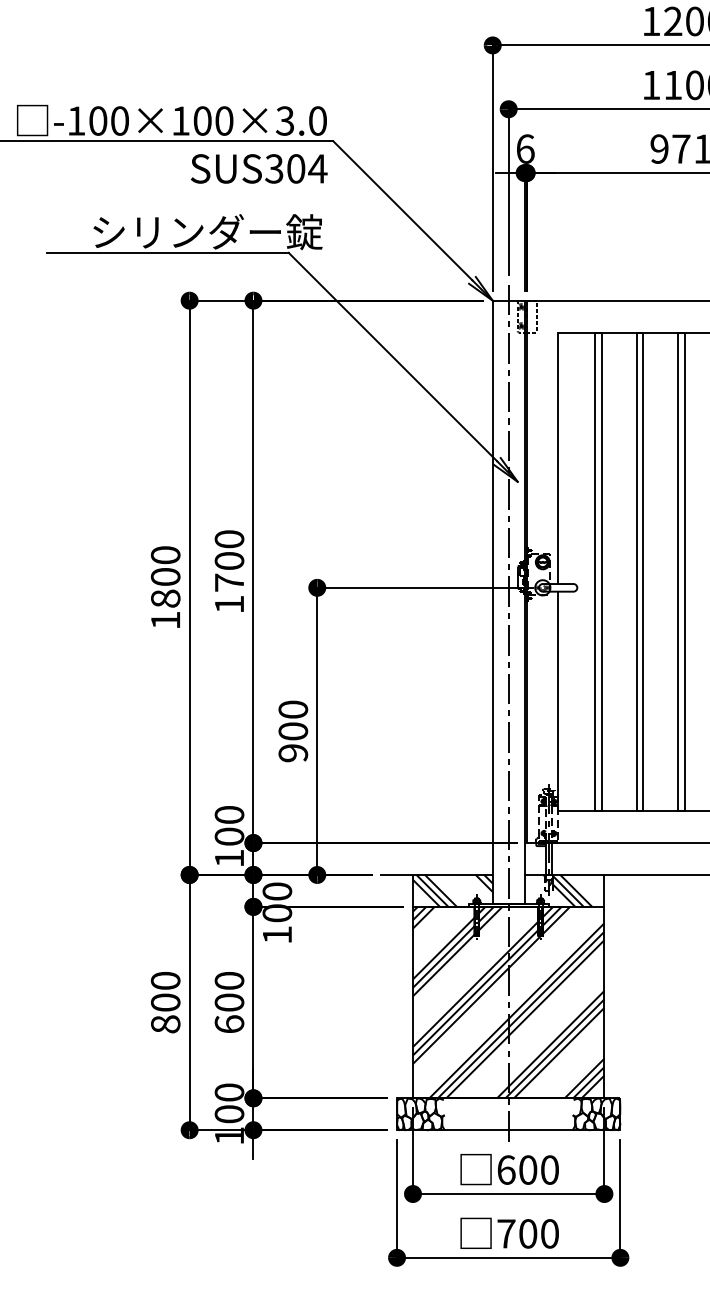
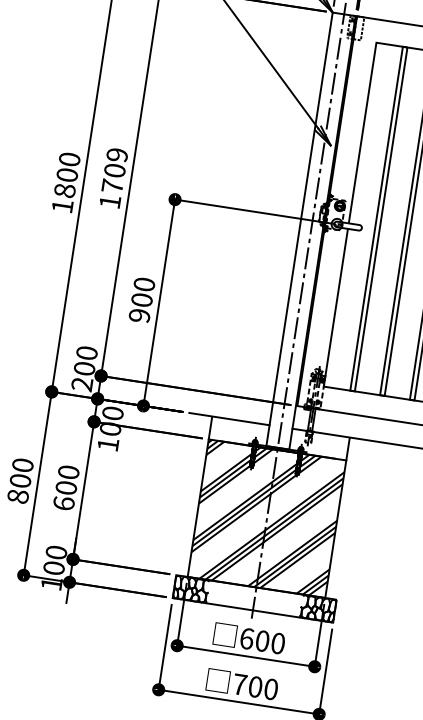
text: (229, 539) -> (117, 155), 1700 -> 1709
text: (228, 858) -> (81, 384), 100 -> 200
hatch: (452, 890) -> (238, 431), removed
hatch: (567, 890) -> (321, 444), removed

